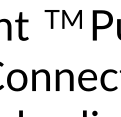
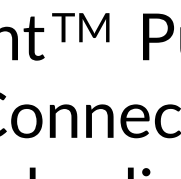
text: (62, 19) -> (79, 27), moved

